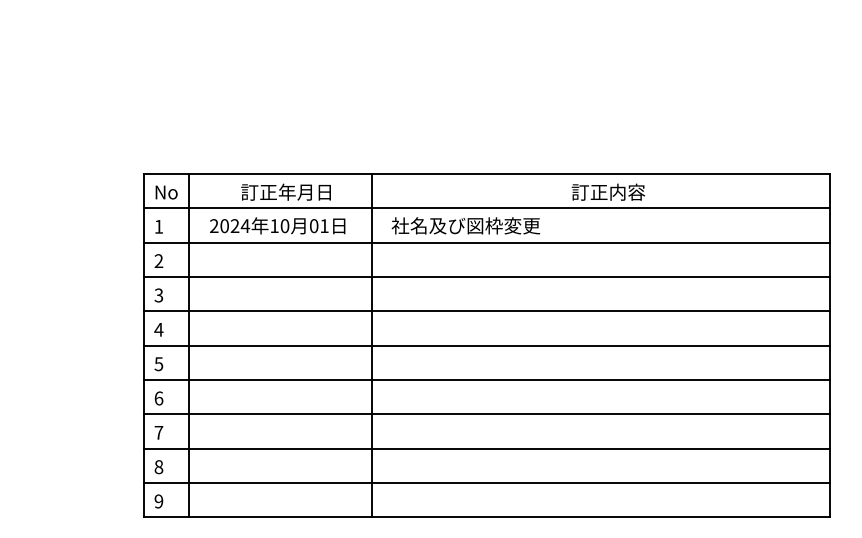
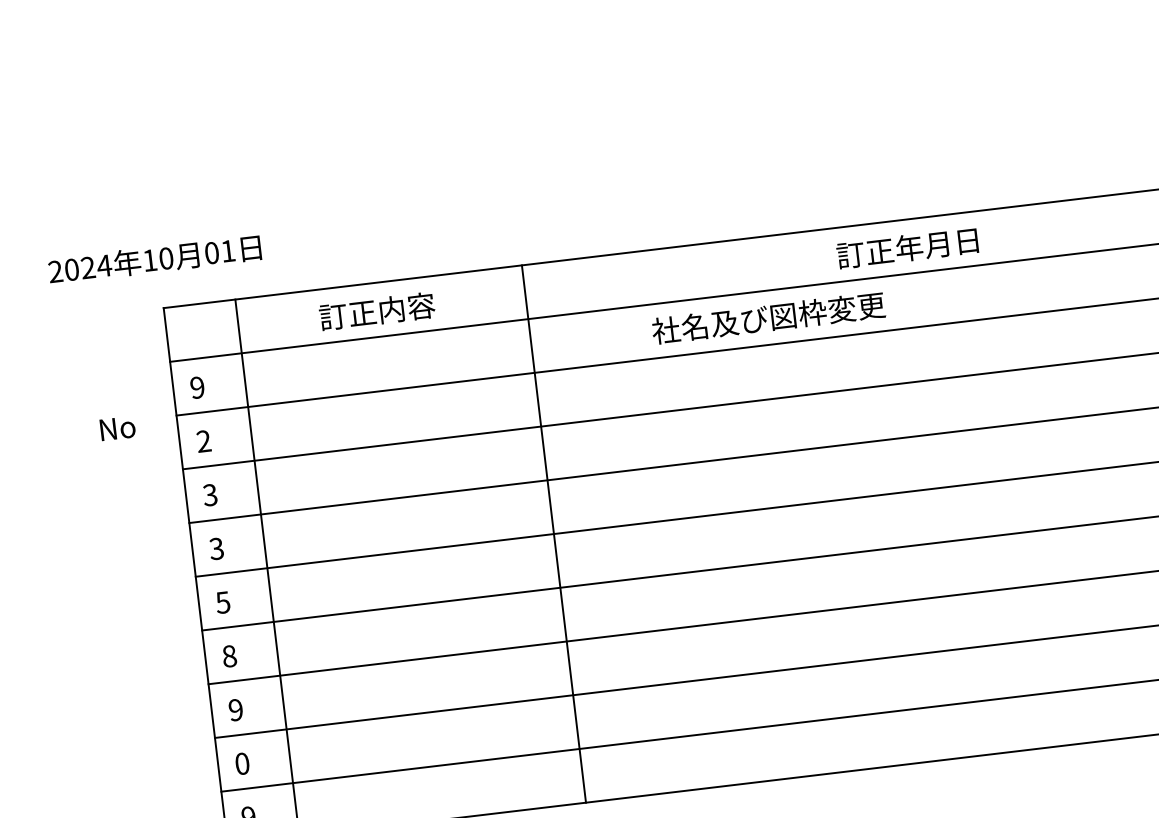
text: (304, 191) -> (418, 305), 訂正年月日 -> 訂正内容
text: (635, 191) -> (936, 243), 訂正内容 -> 訂正年月日
text: (166, 192) -> (117, 428), moved
text: (277, 225) -> (154, 258), moved
text: (465, 225) -> (767, 317), moved
text: (158, 226) -> (196, 387), 1 -> 9
text: (158, 329) -> (216, 548), 4 -> 3
text: (158, 398) -> (228, 656), 6 -> 8
text: (158, 432) -> (235, 709), 7 -> 9
text: (158, 466) -> (241, 762), 8 -> 0

